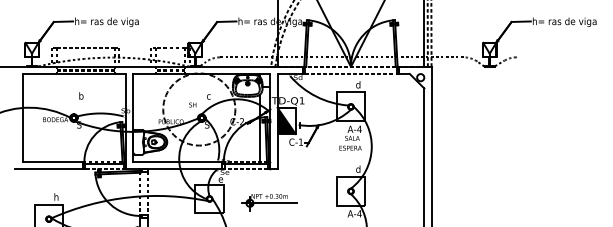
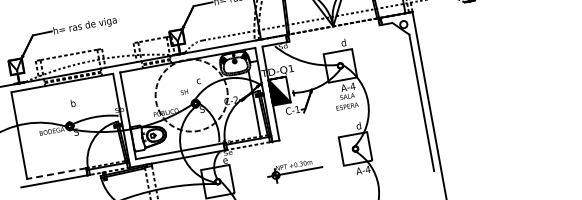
line: (350, 74) -> (334, 34), removed
line: (52, 162) -> (56, 173), solid -> dashed
part: (269, 202) -> (295, 171), moved

